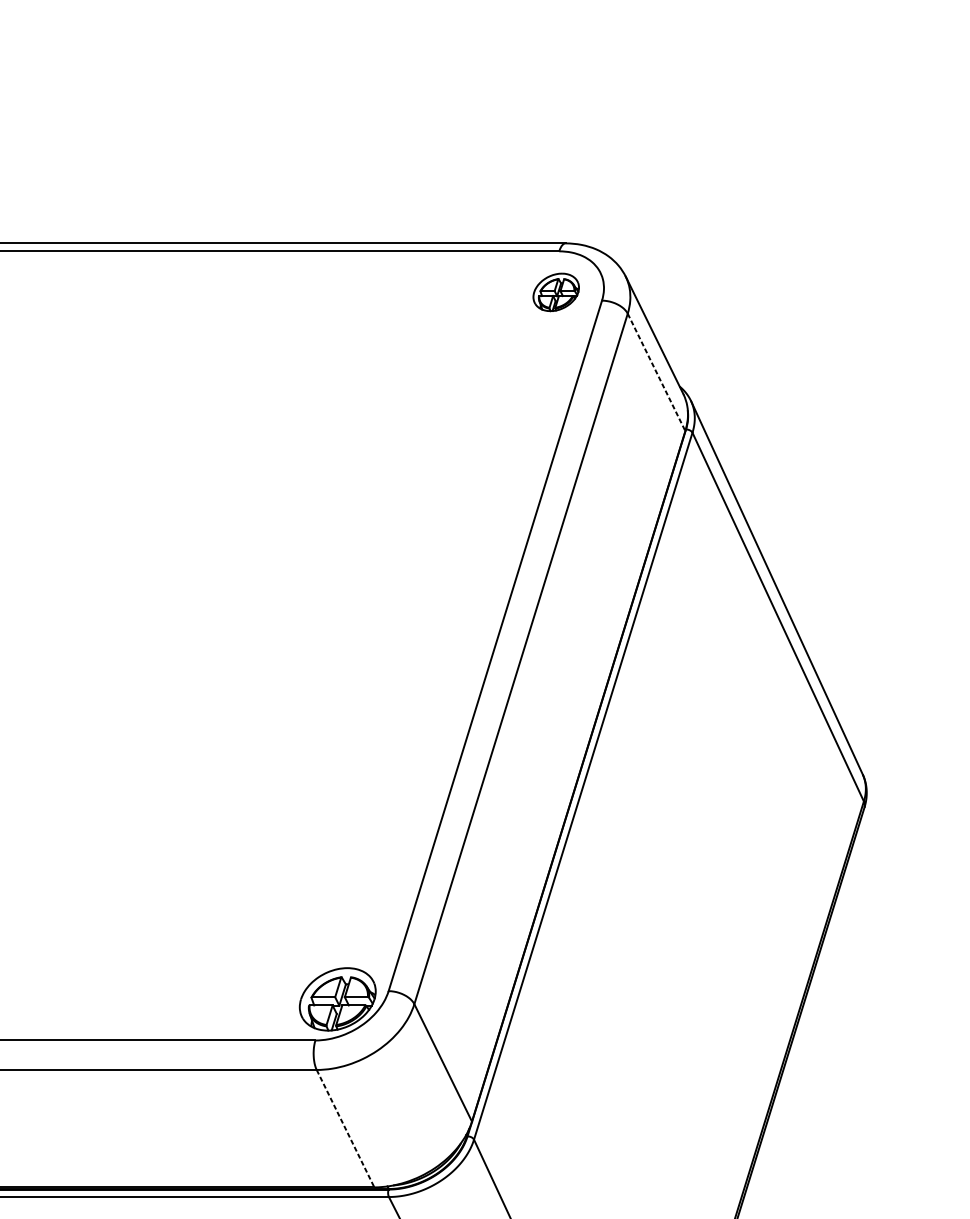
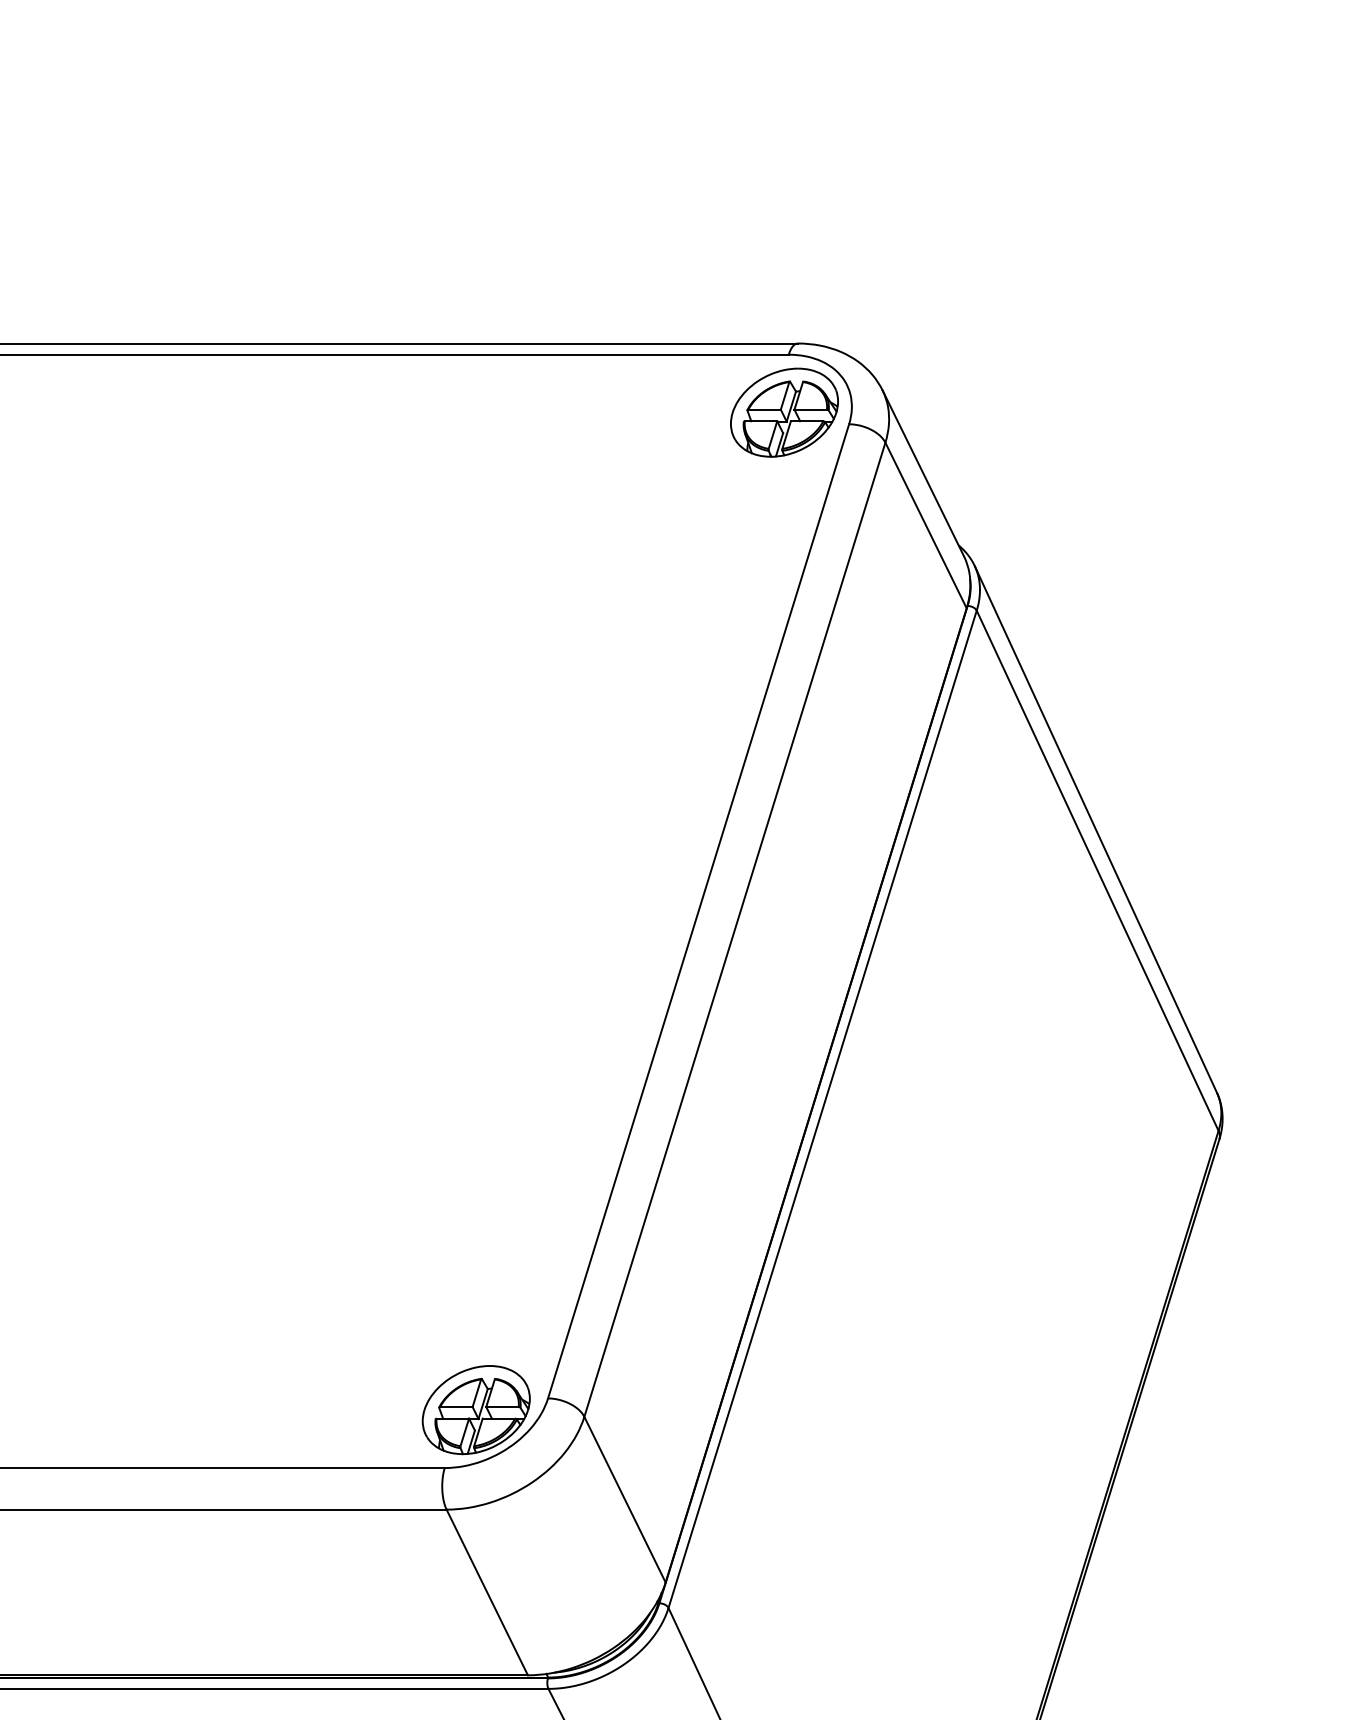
part: (556, 292) -> (784, 412), size x1.67
line: (656, 372) -> (926, 525), dashed -> solid
line: (345, 1128) -> (487, 1592), dashed -> solid

